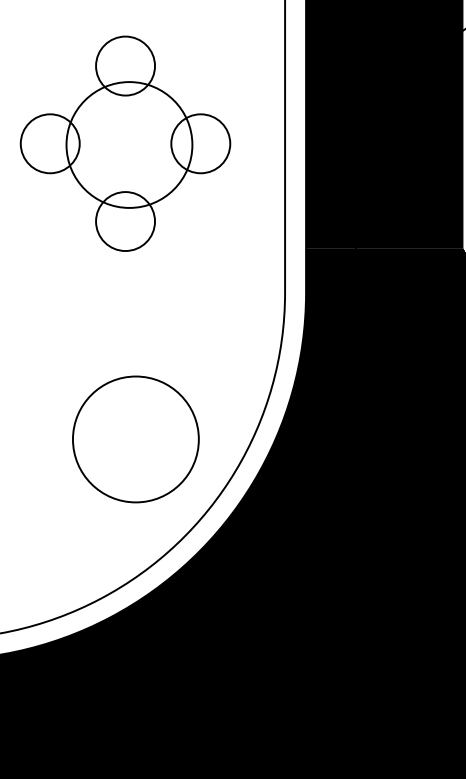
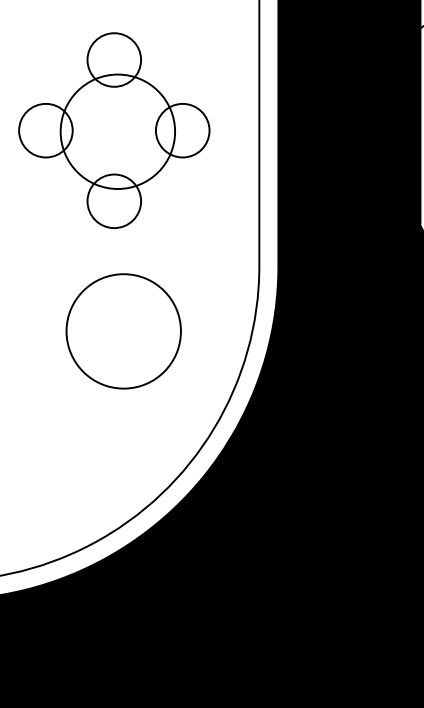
part: (135, 439) -> (123, 331), moved

